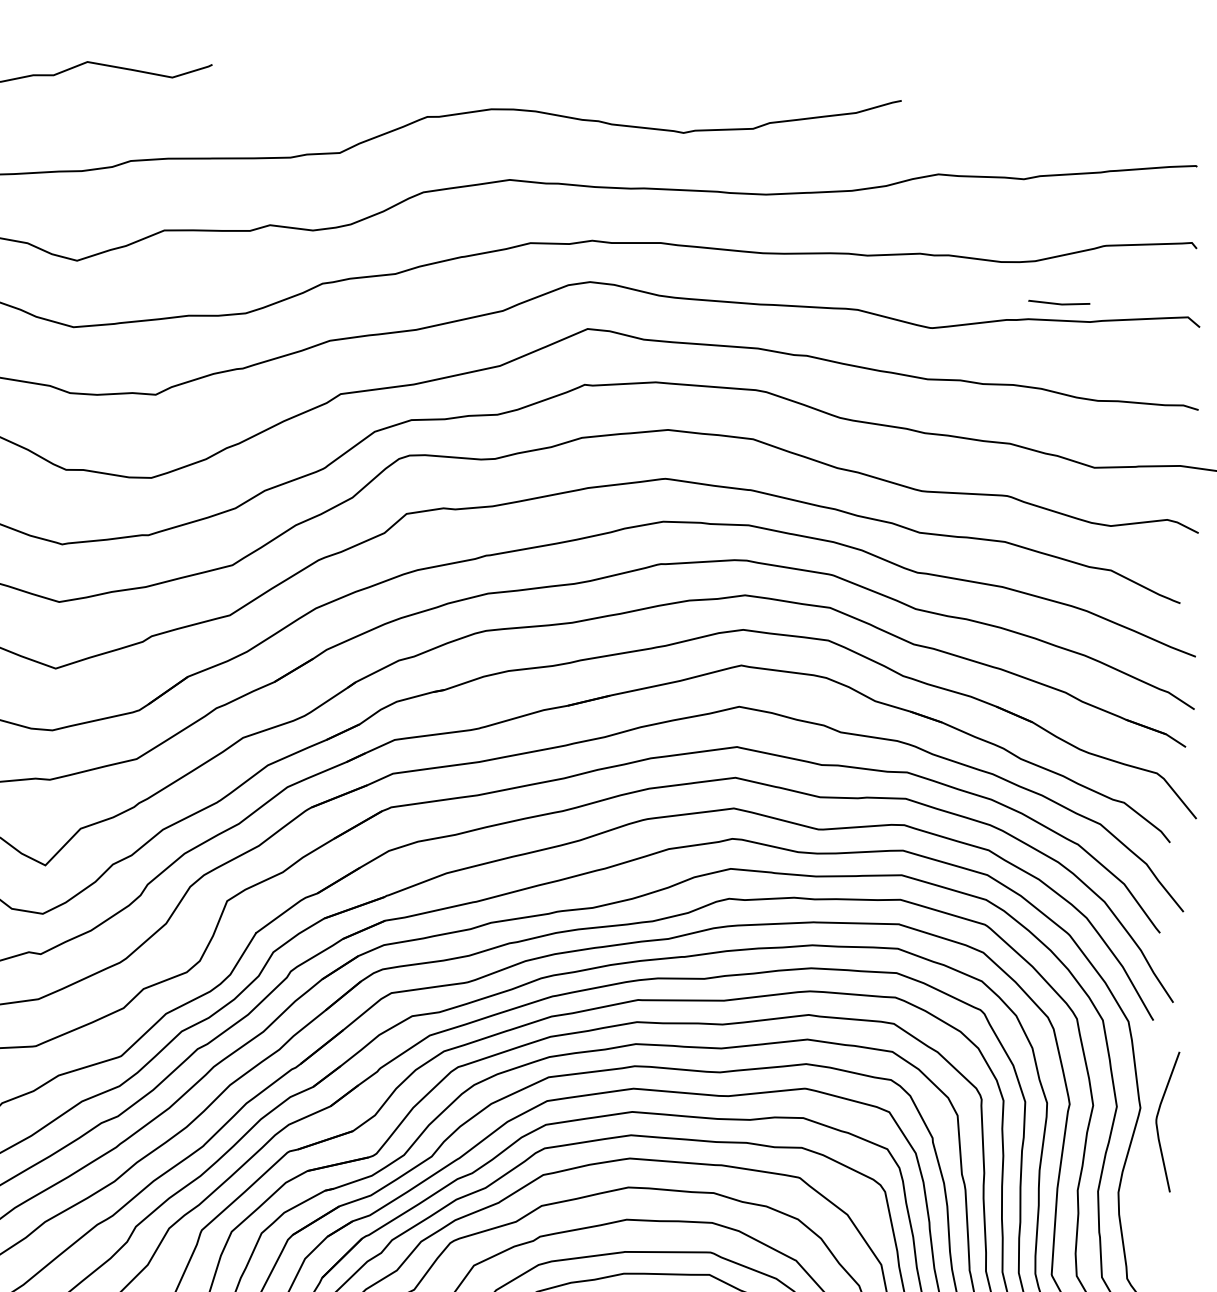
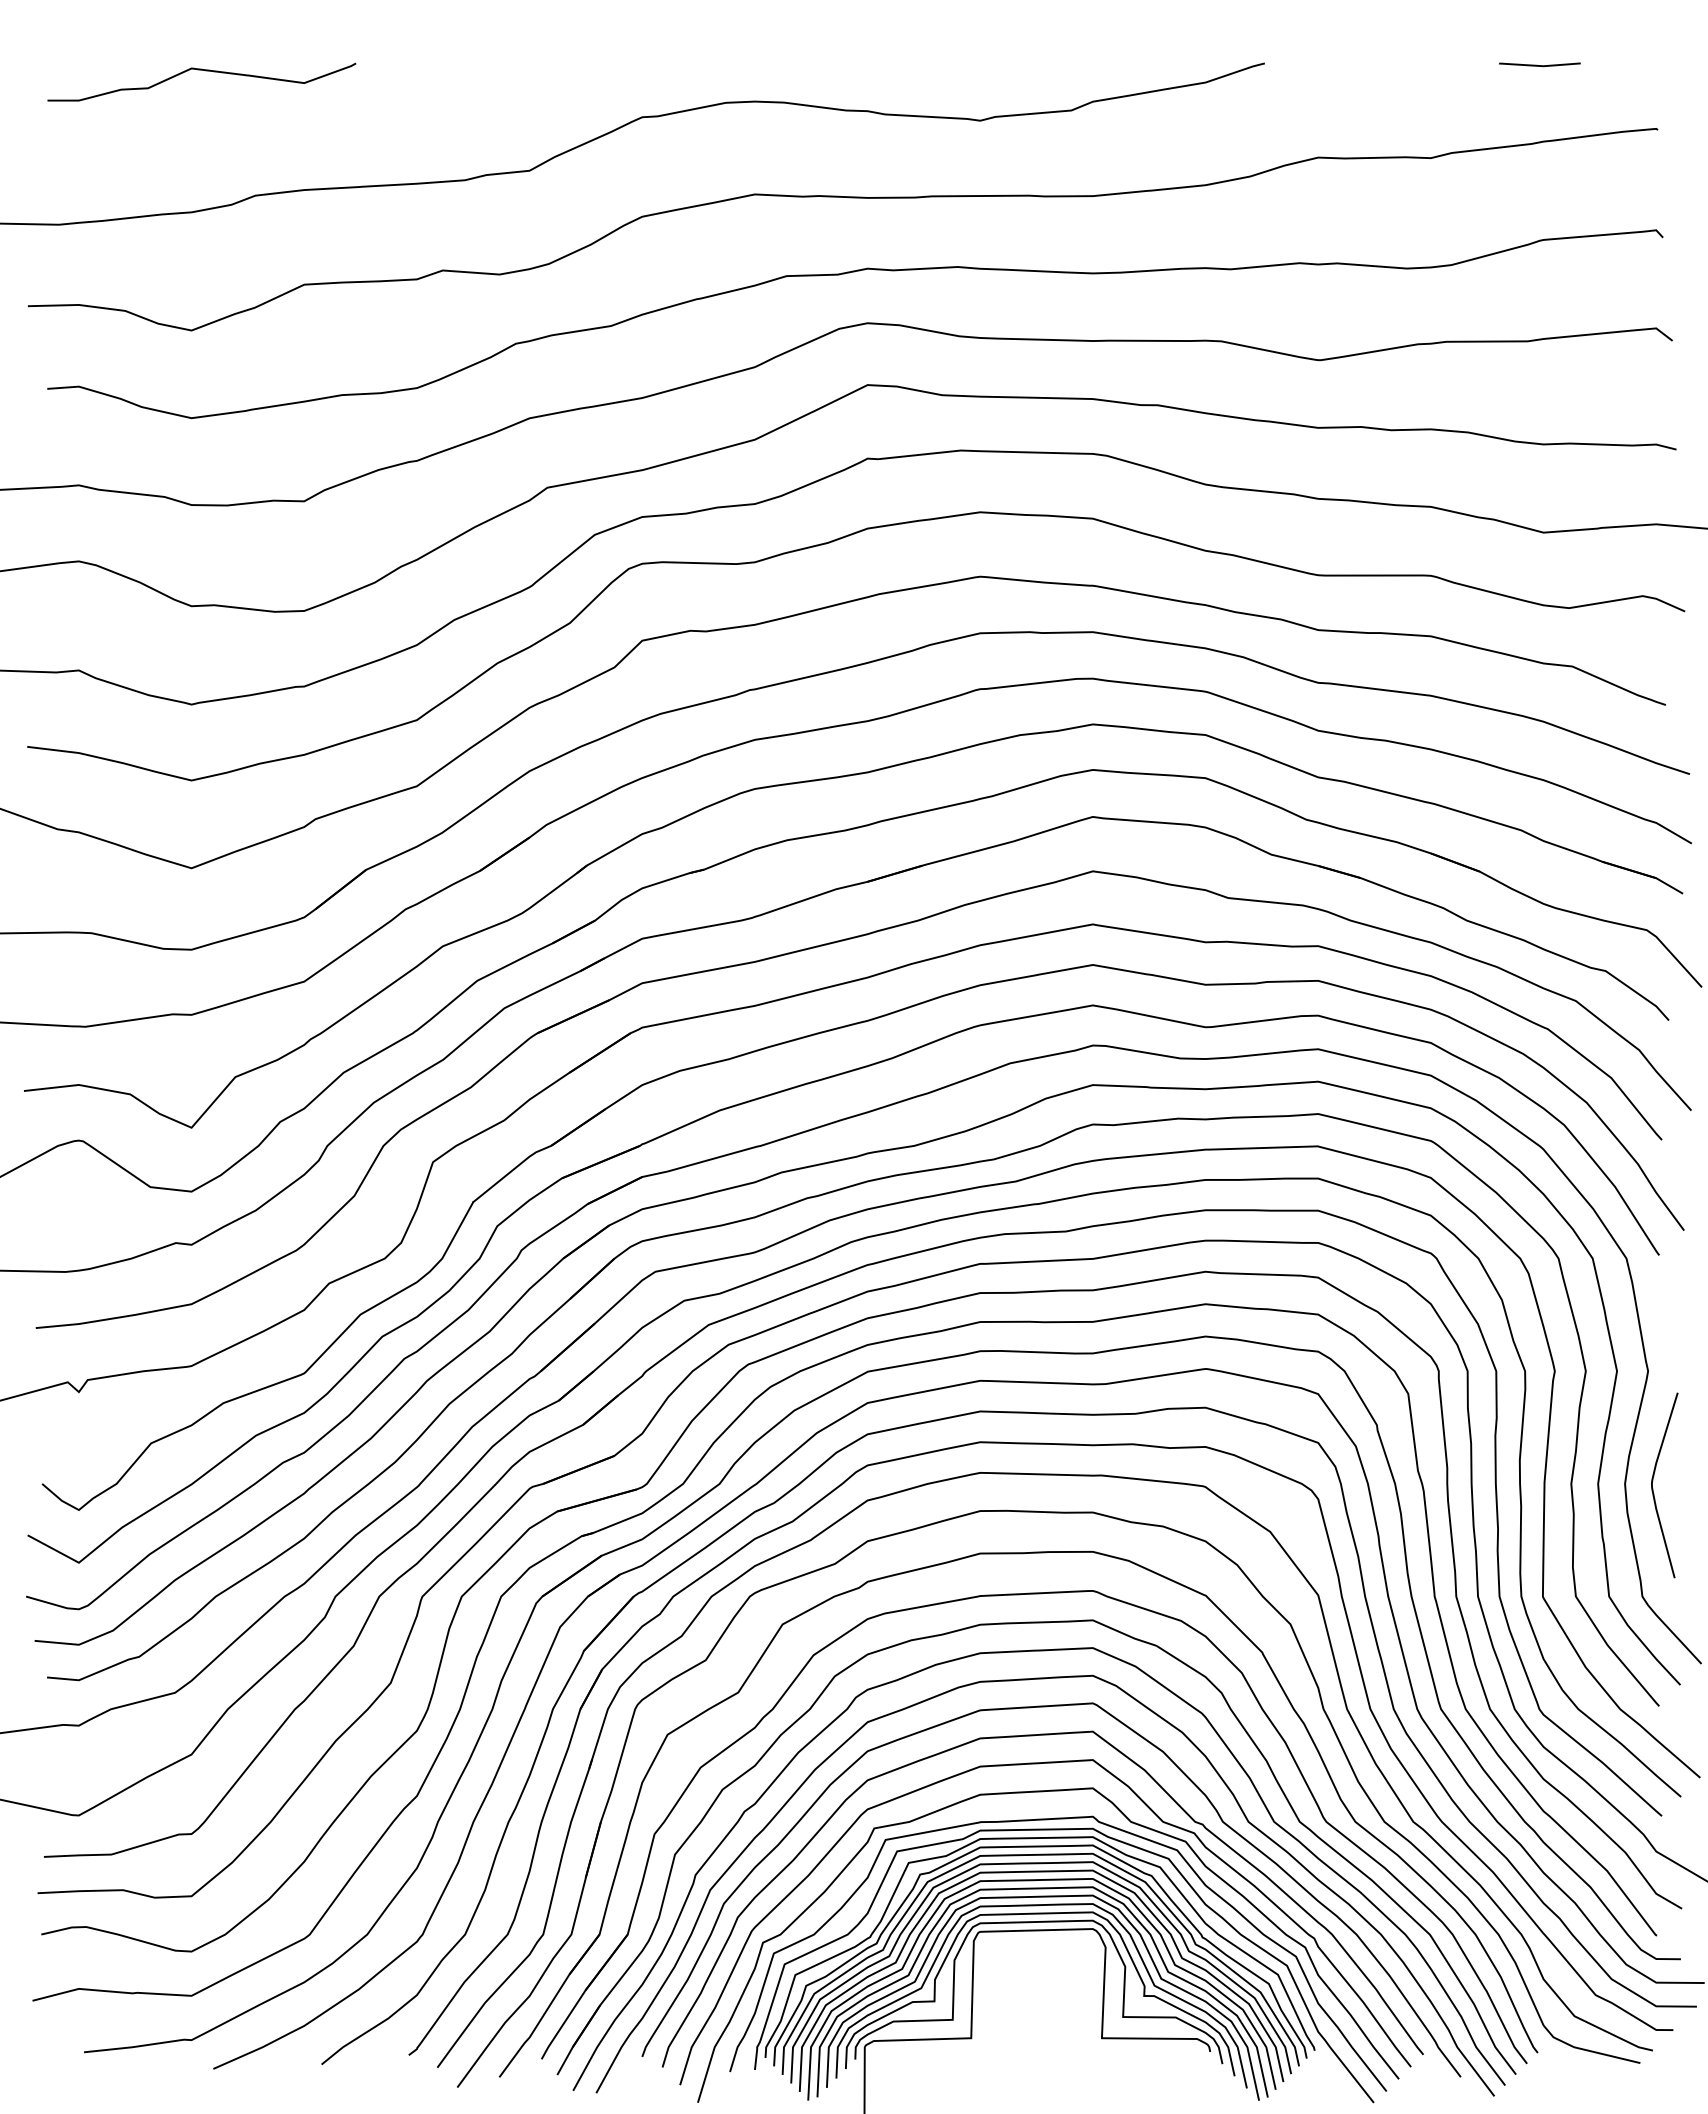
line: (1058, 303) -> (1539, 65), moved
curve: (1157, 1123) -> (1653, 1488), moved

